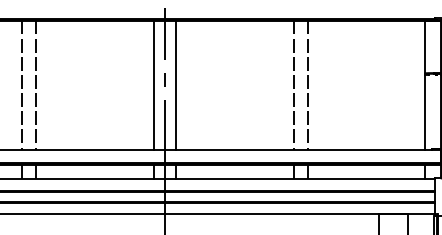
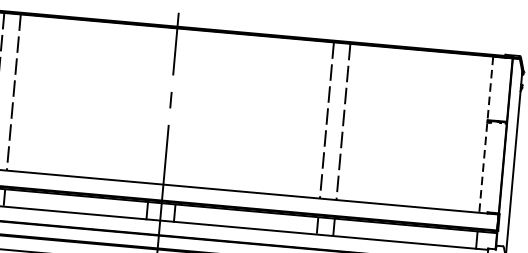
line: (153, 84) -> (156, 104), removed
line: (176, 84) -> (184, 106), removed
line: (425, 85) -> (486, 135), solid -> dashed

